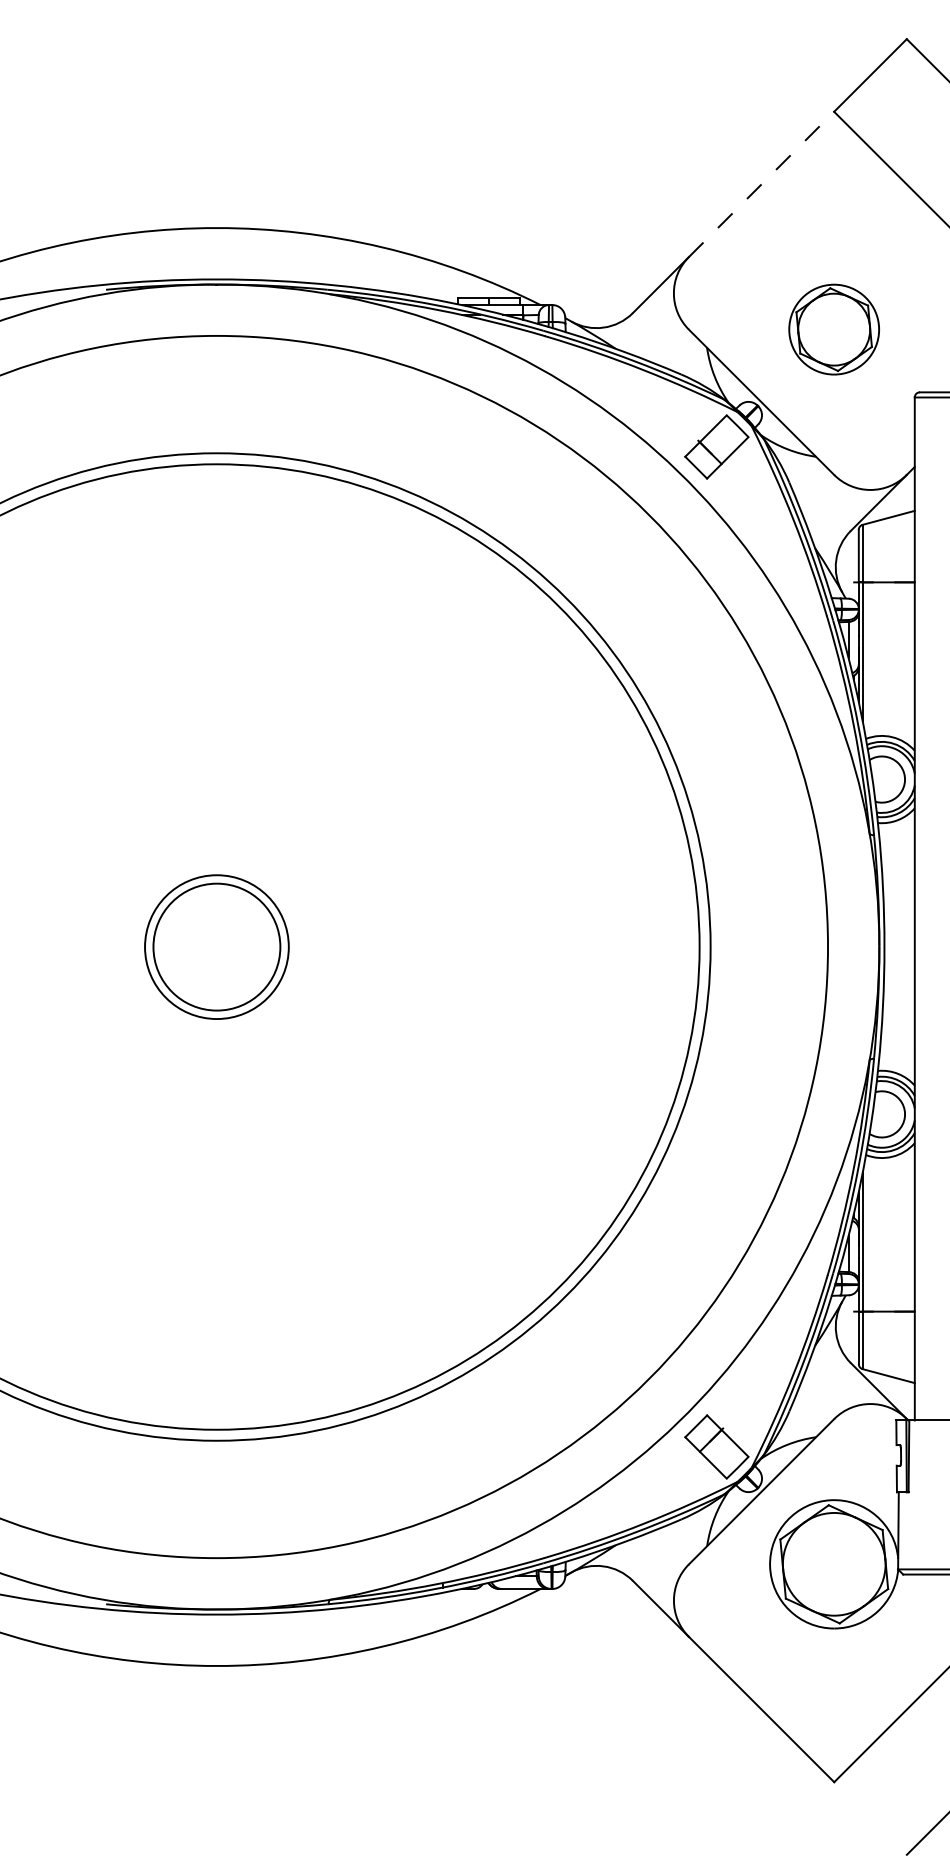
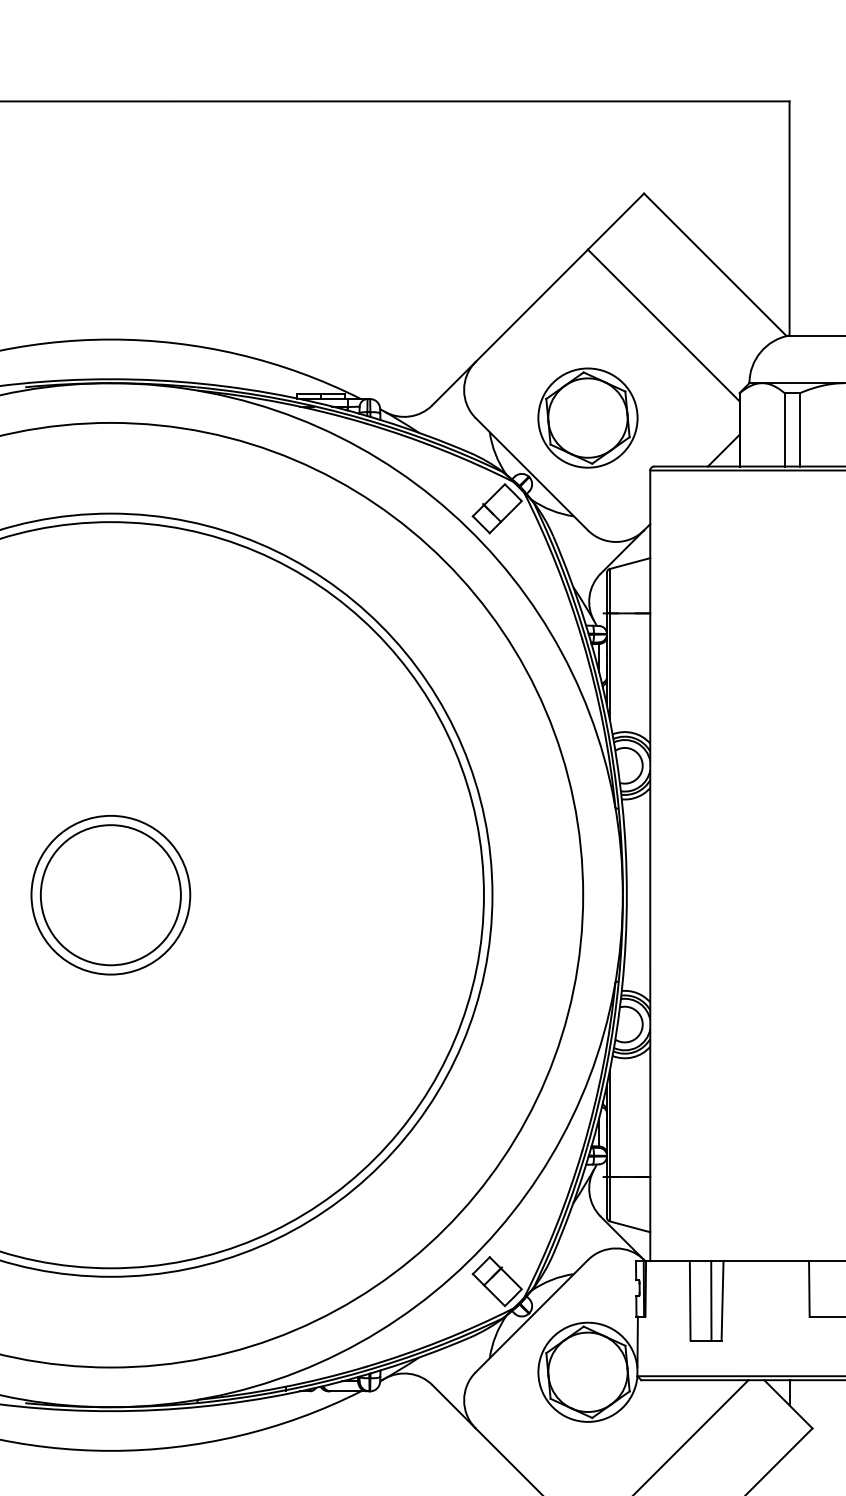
line: (762, 183) -> (532, 305), dashed -> solid
part: (833, 328) -> (587, 417), size x1.43
part: (216, 947) -> (110, 895), size x1.43

